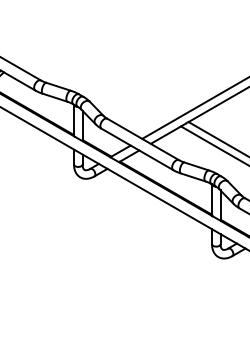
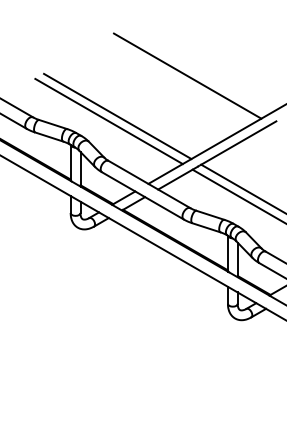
line: (176, 43) -> (187, 75), added
line: (115, 79) -> (117, 116), added
line: (107, 84) -> (108, 121), added

